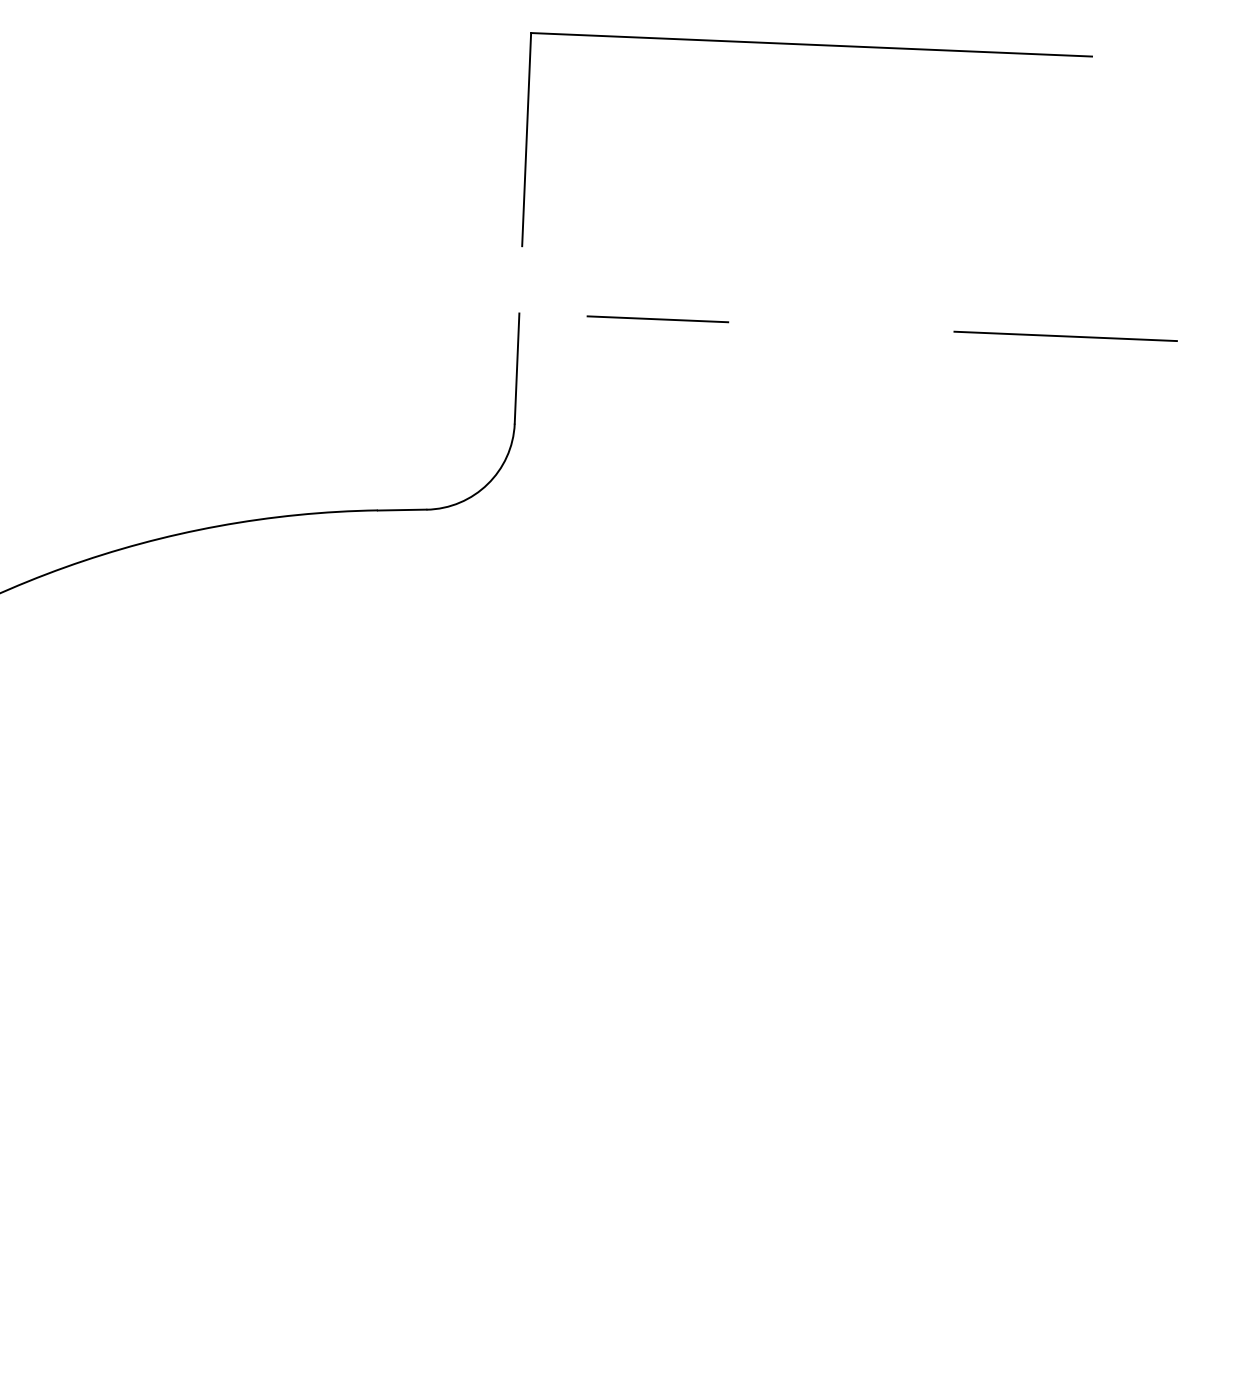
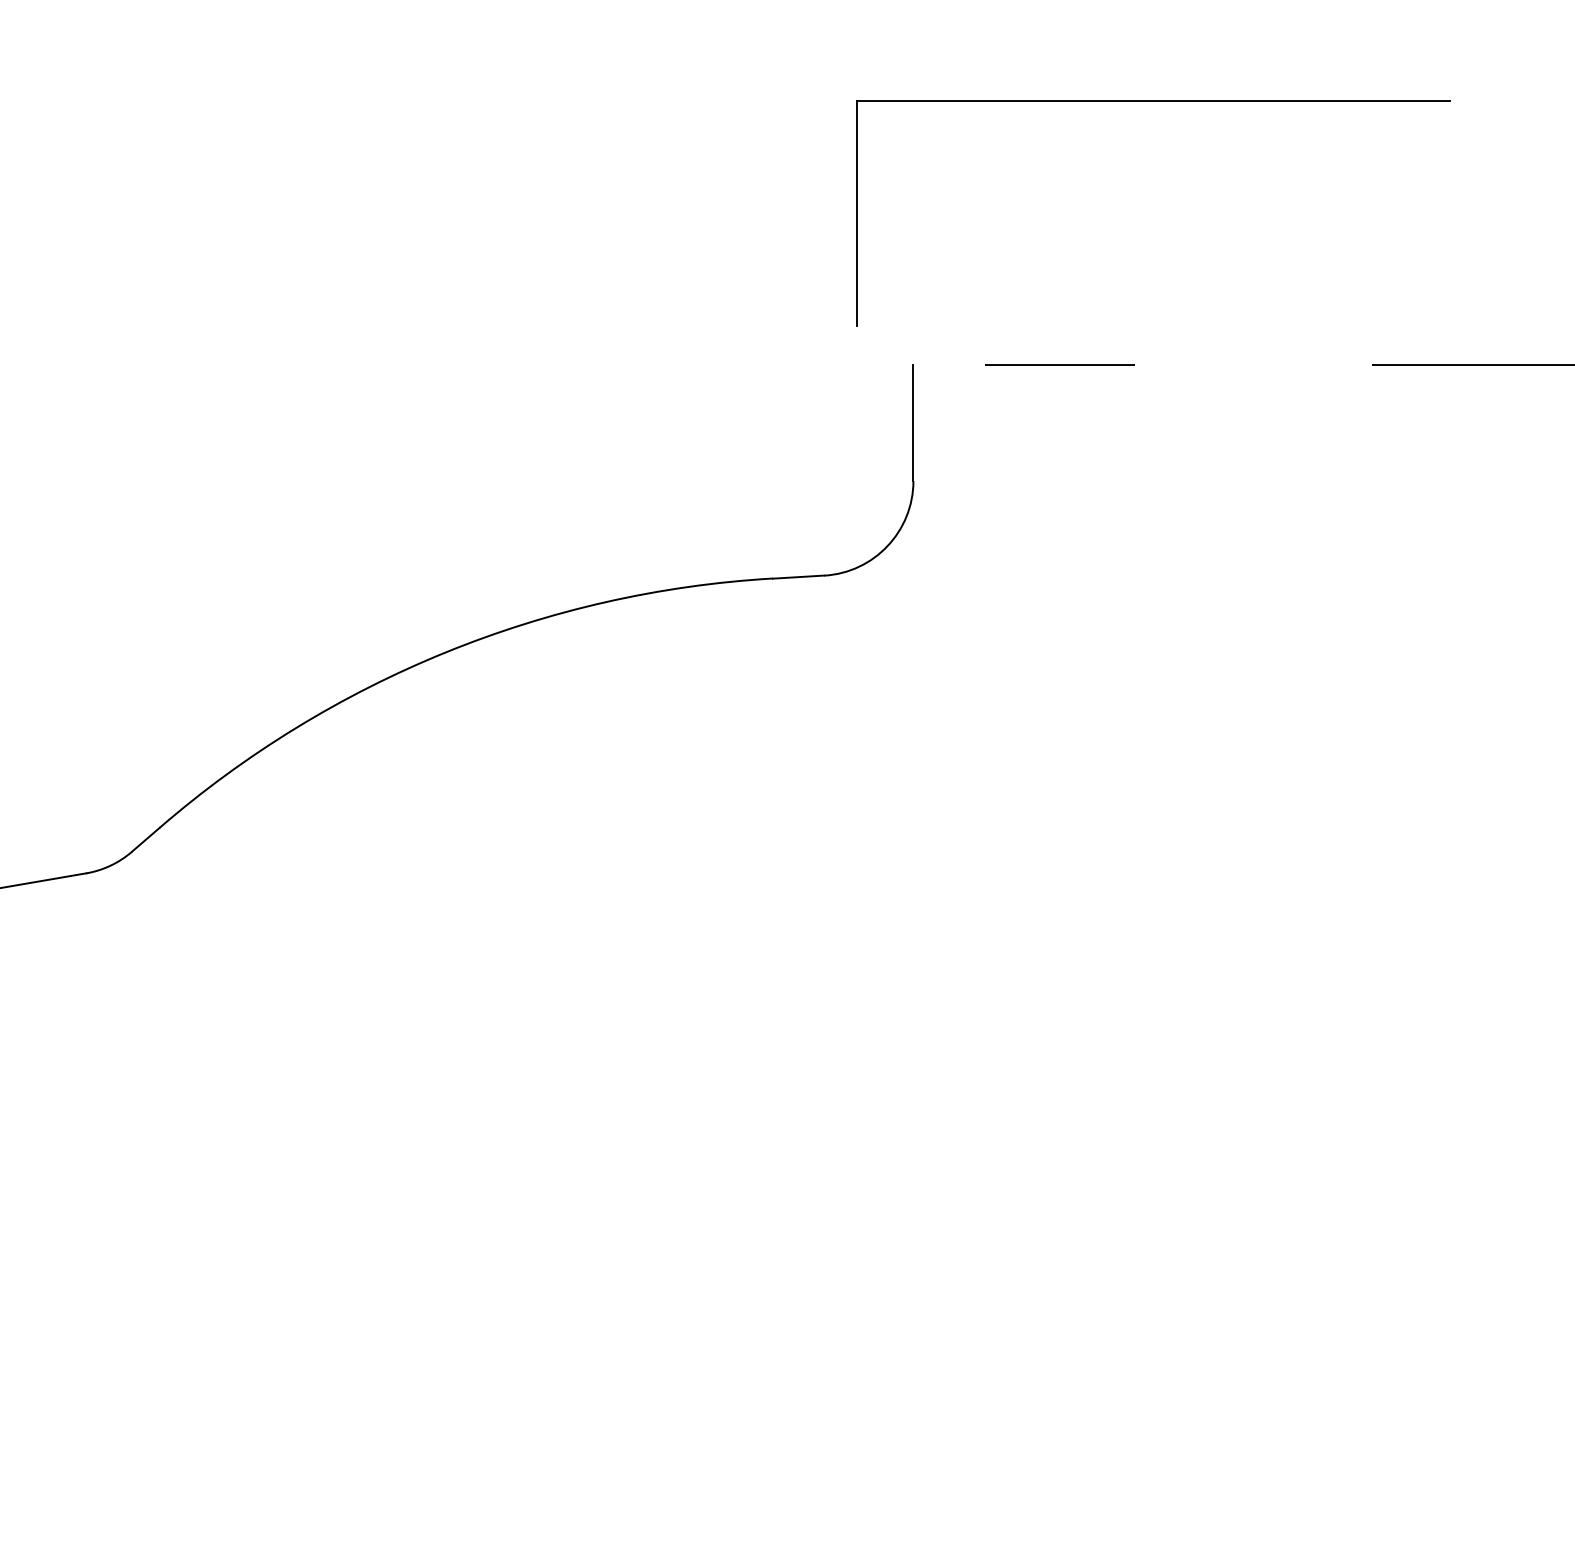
part: (811, 45) -> (1153, 101), moved

